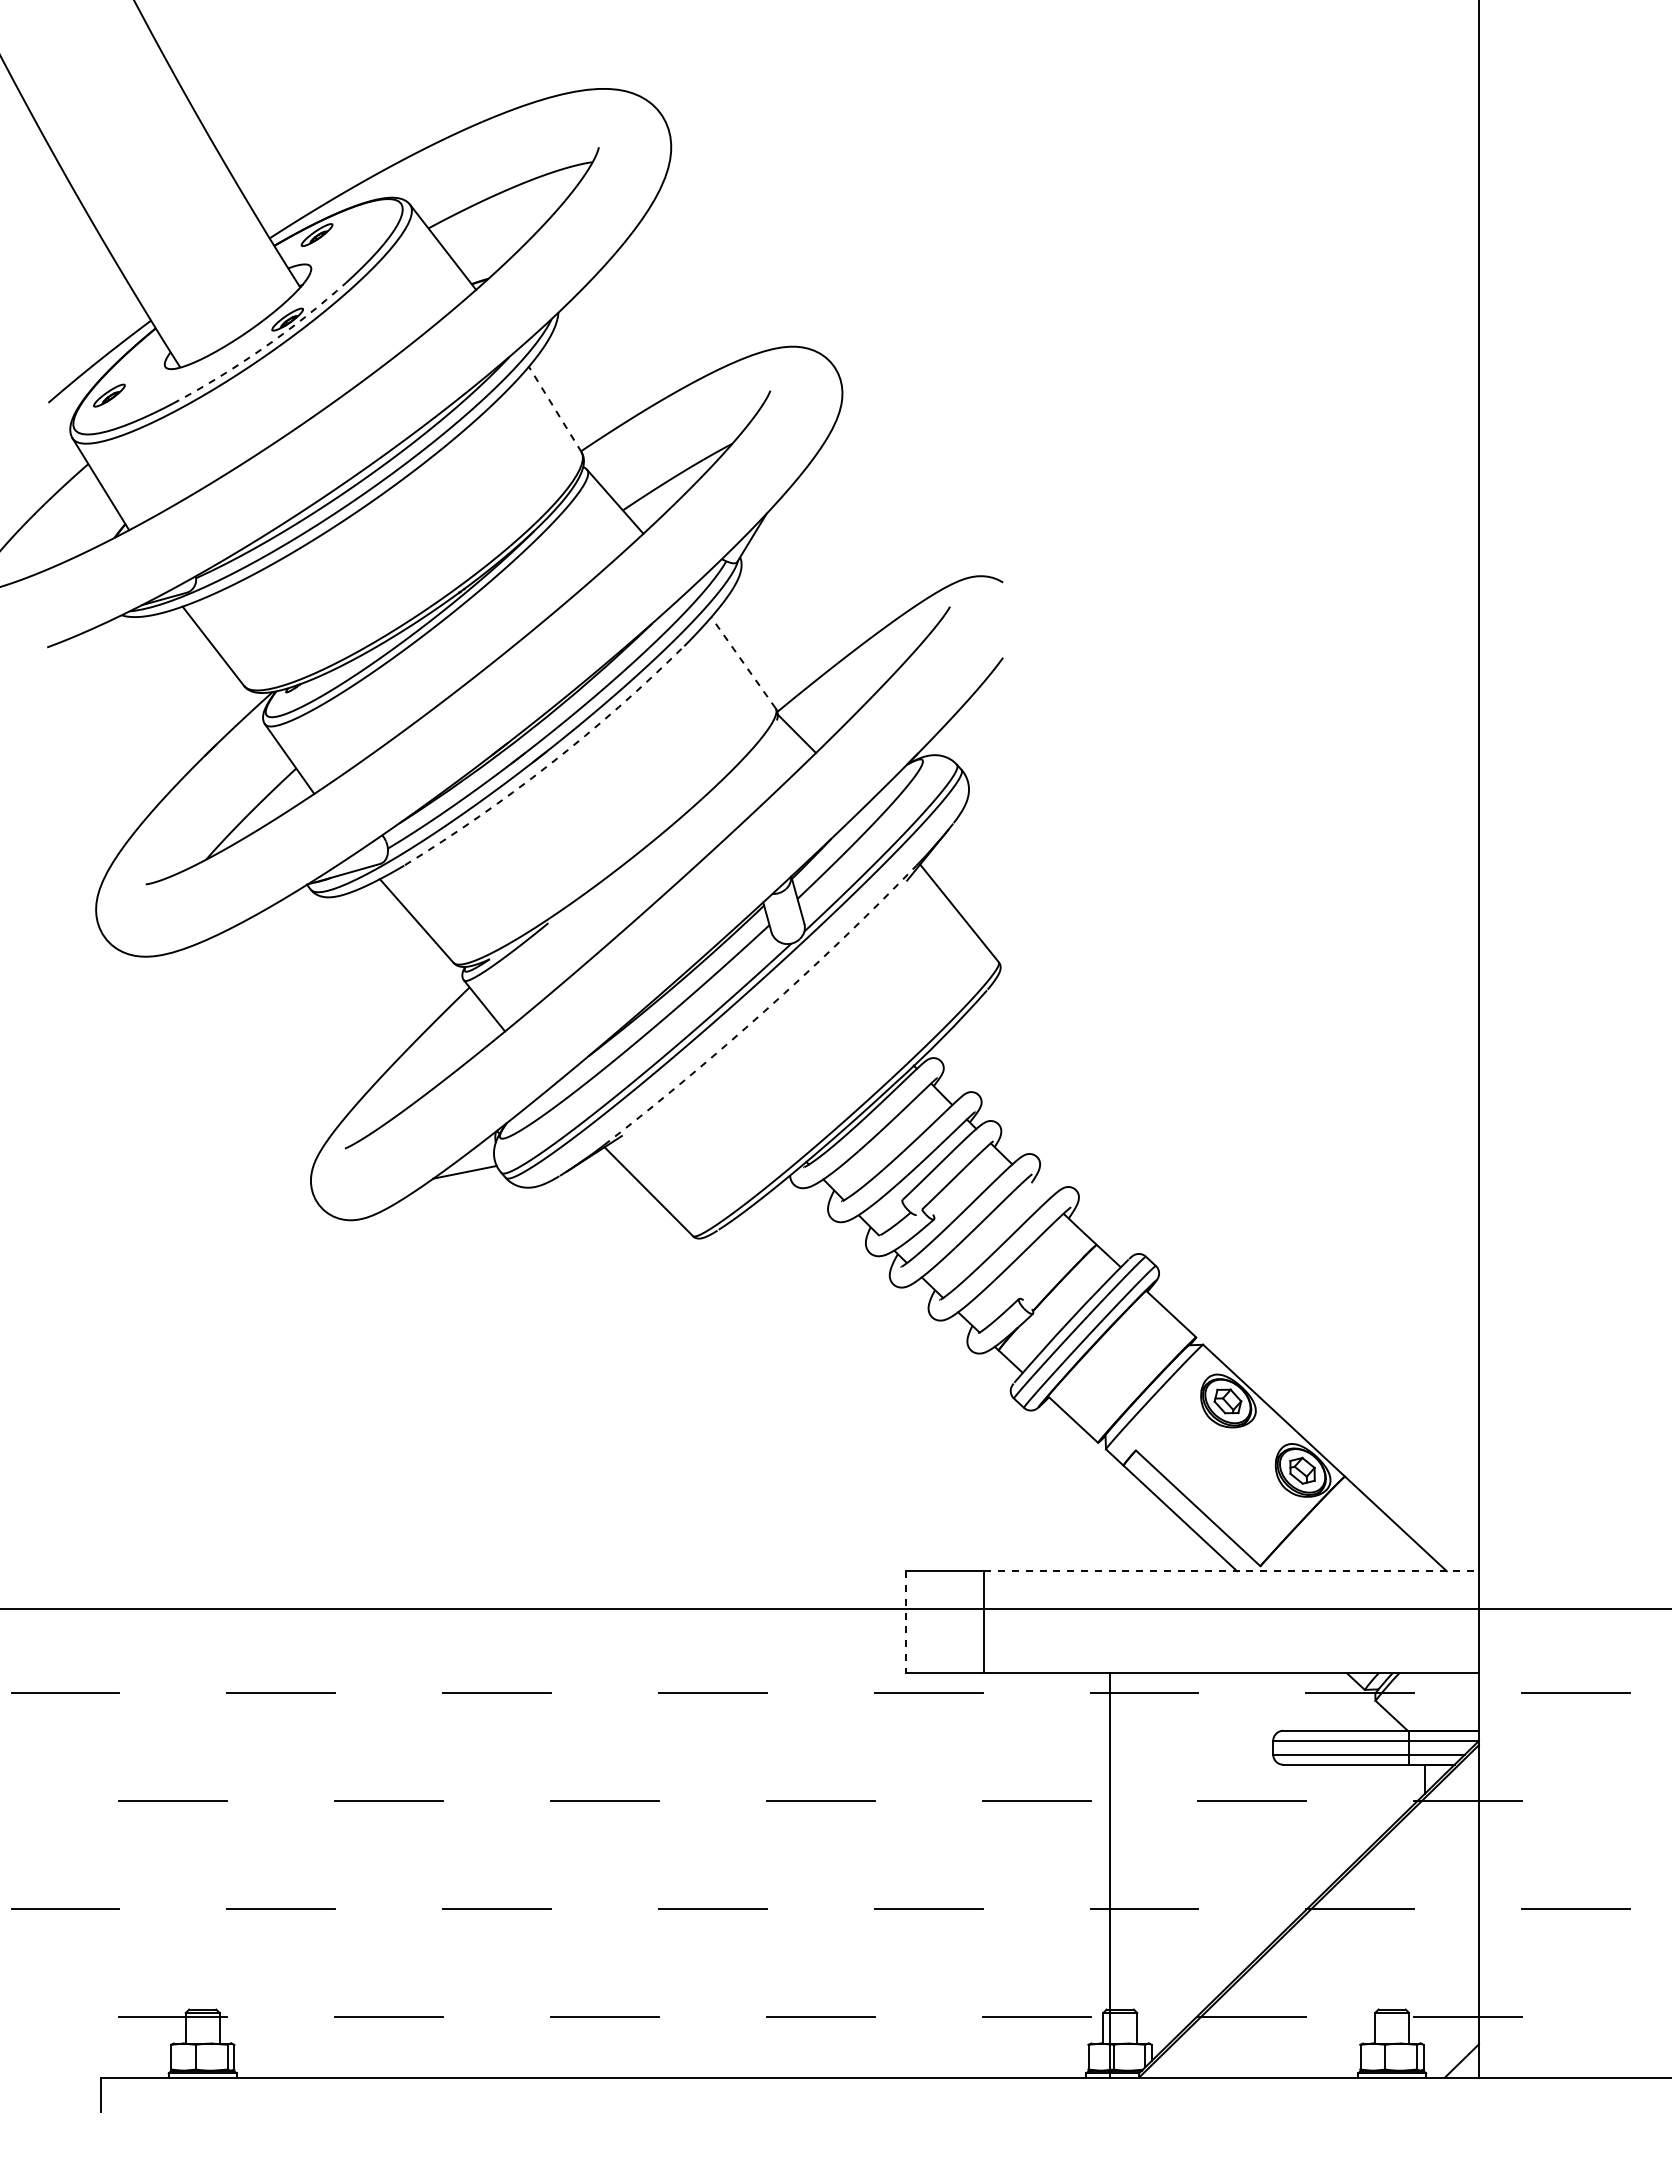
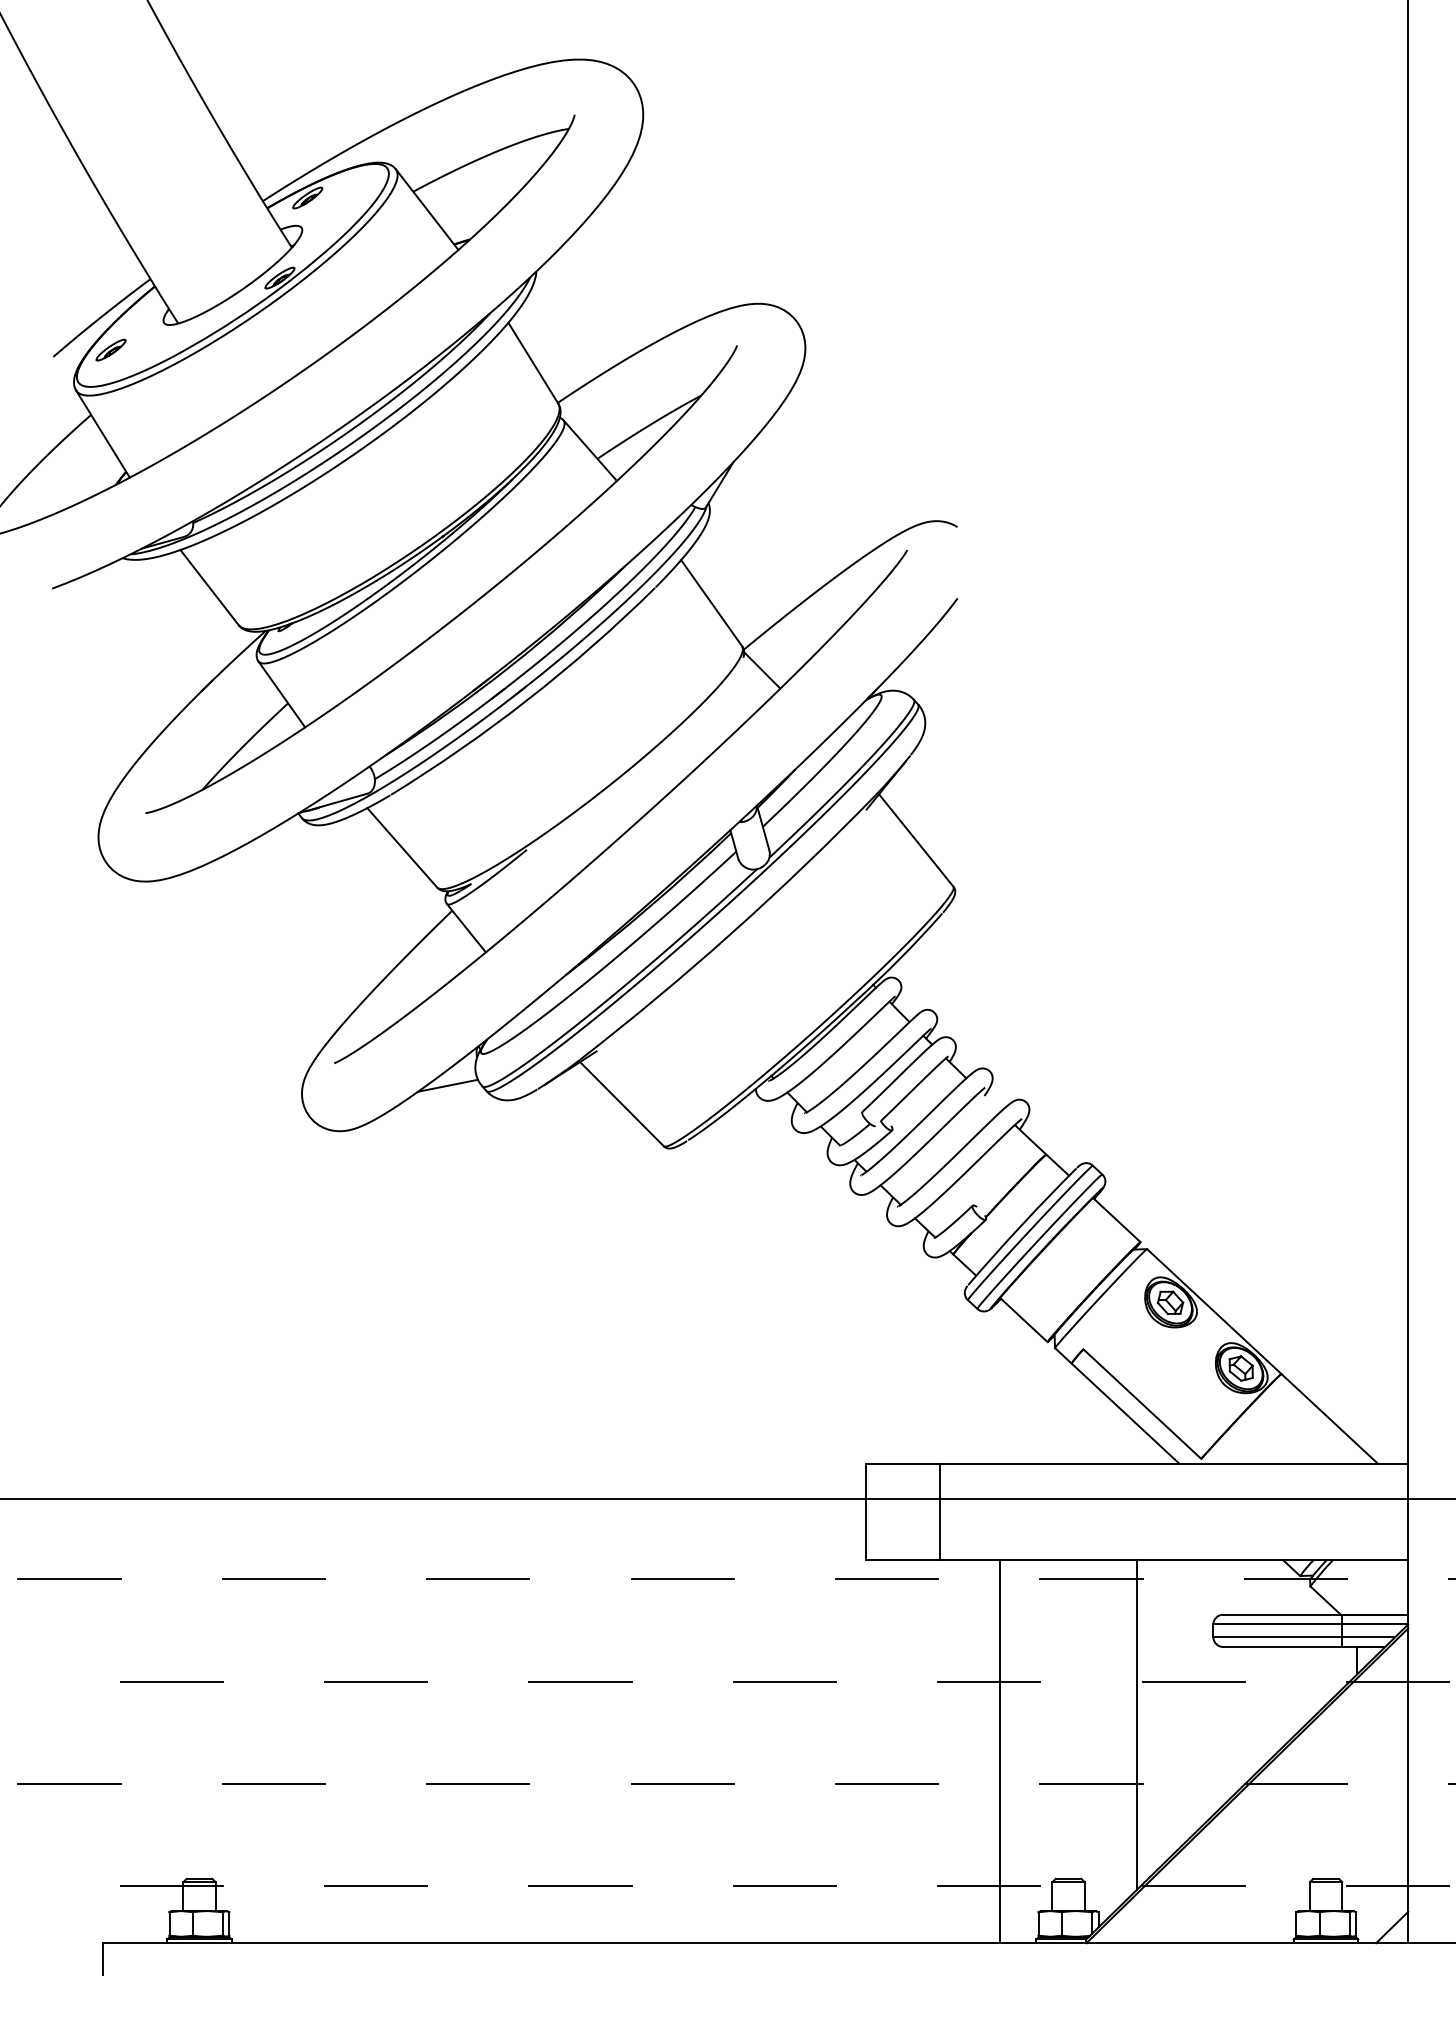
arc: (263, 348) -> (257, 305), dashed -> solid
line: (554, 409) -> (532, 363), dashed -> solid
line: (743, 662) -> (711, 602), dashed -> solid
arc: (550, 763) -> (528, 698), dashed -> solid
arc: (765, 1010) -> (732, 932), dashed -> solid
line: (1232, 1571) -> (1174, 1463), dashed -> solid
line: (906, 1622) -> (866, 1512), dashed -> solid
line: (1192, 1847) -> (1136, 1725), added
line: (1110, 1875) -> (1000, 1751), moved

